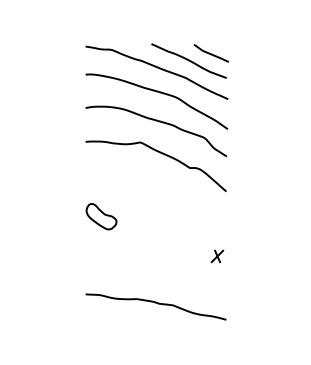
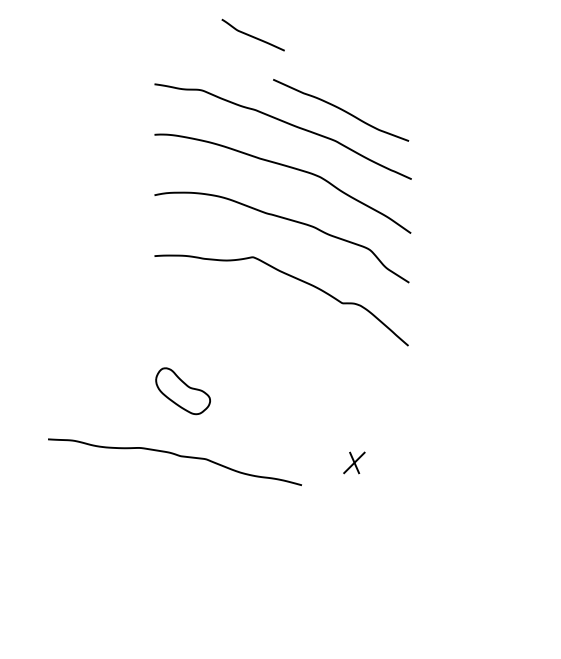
curve: (210, 53) -> (251, 35), moved
part: (217, 256) -> (354, 463), moved
curve: (157, 304) -> (177, 457), moved

